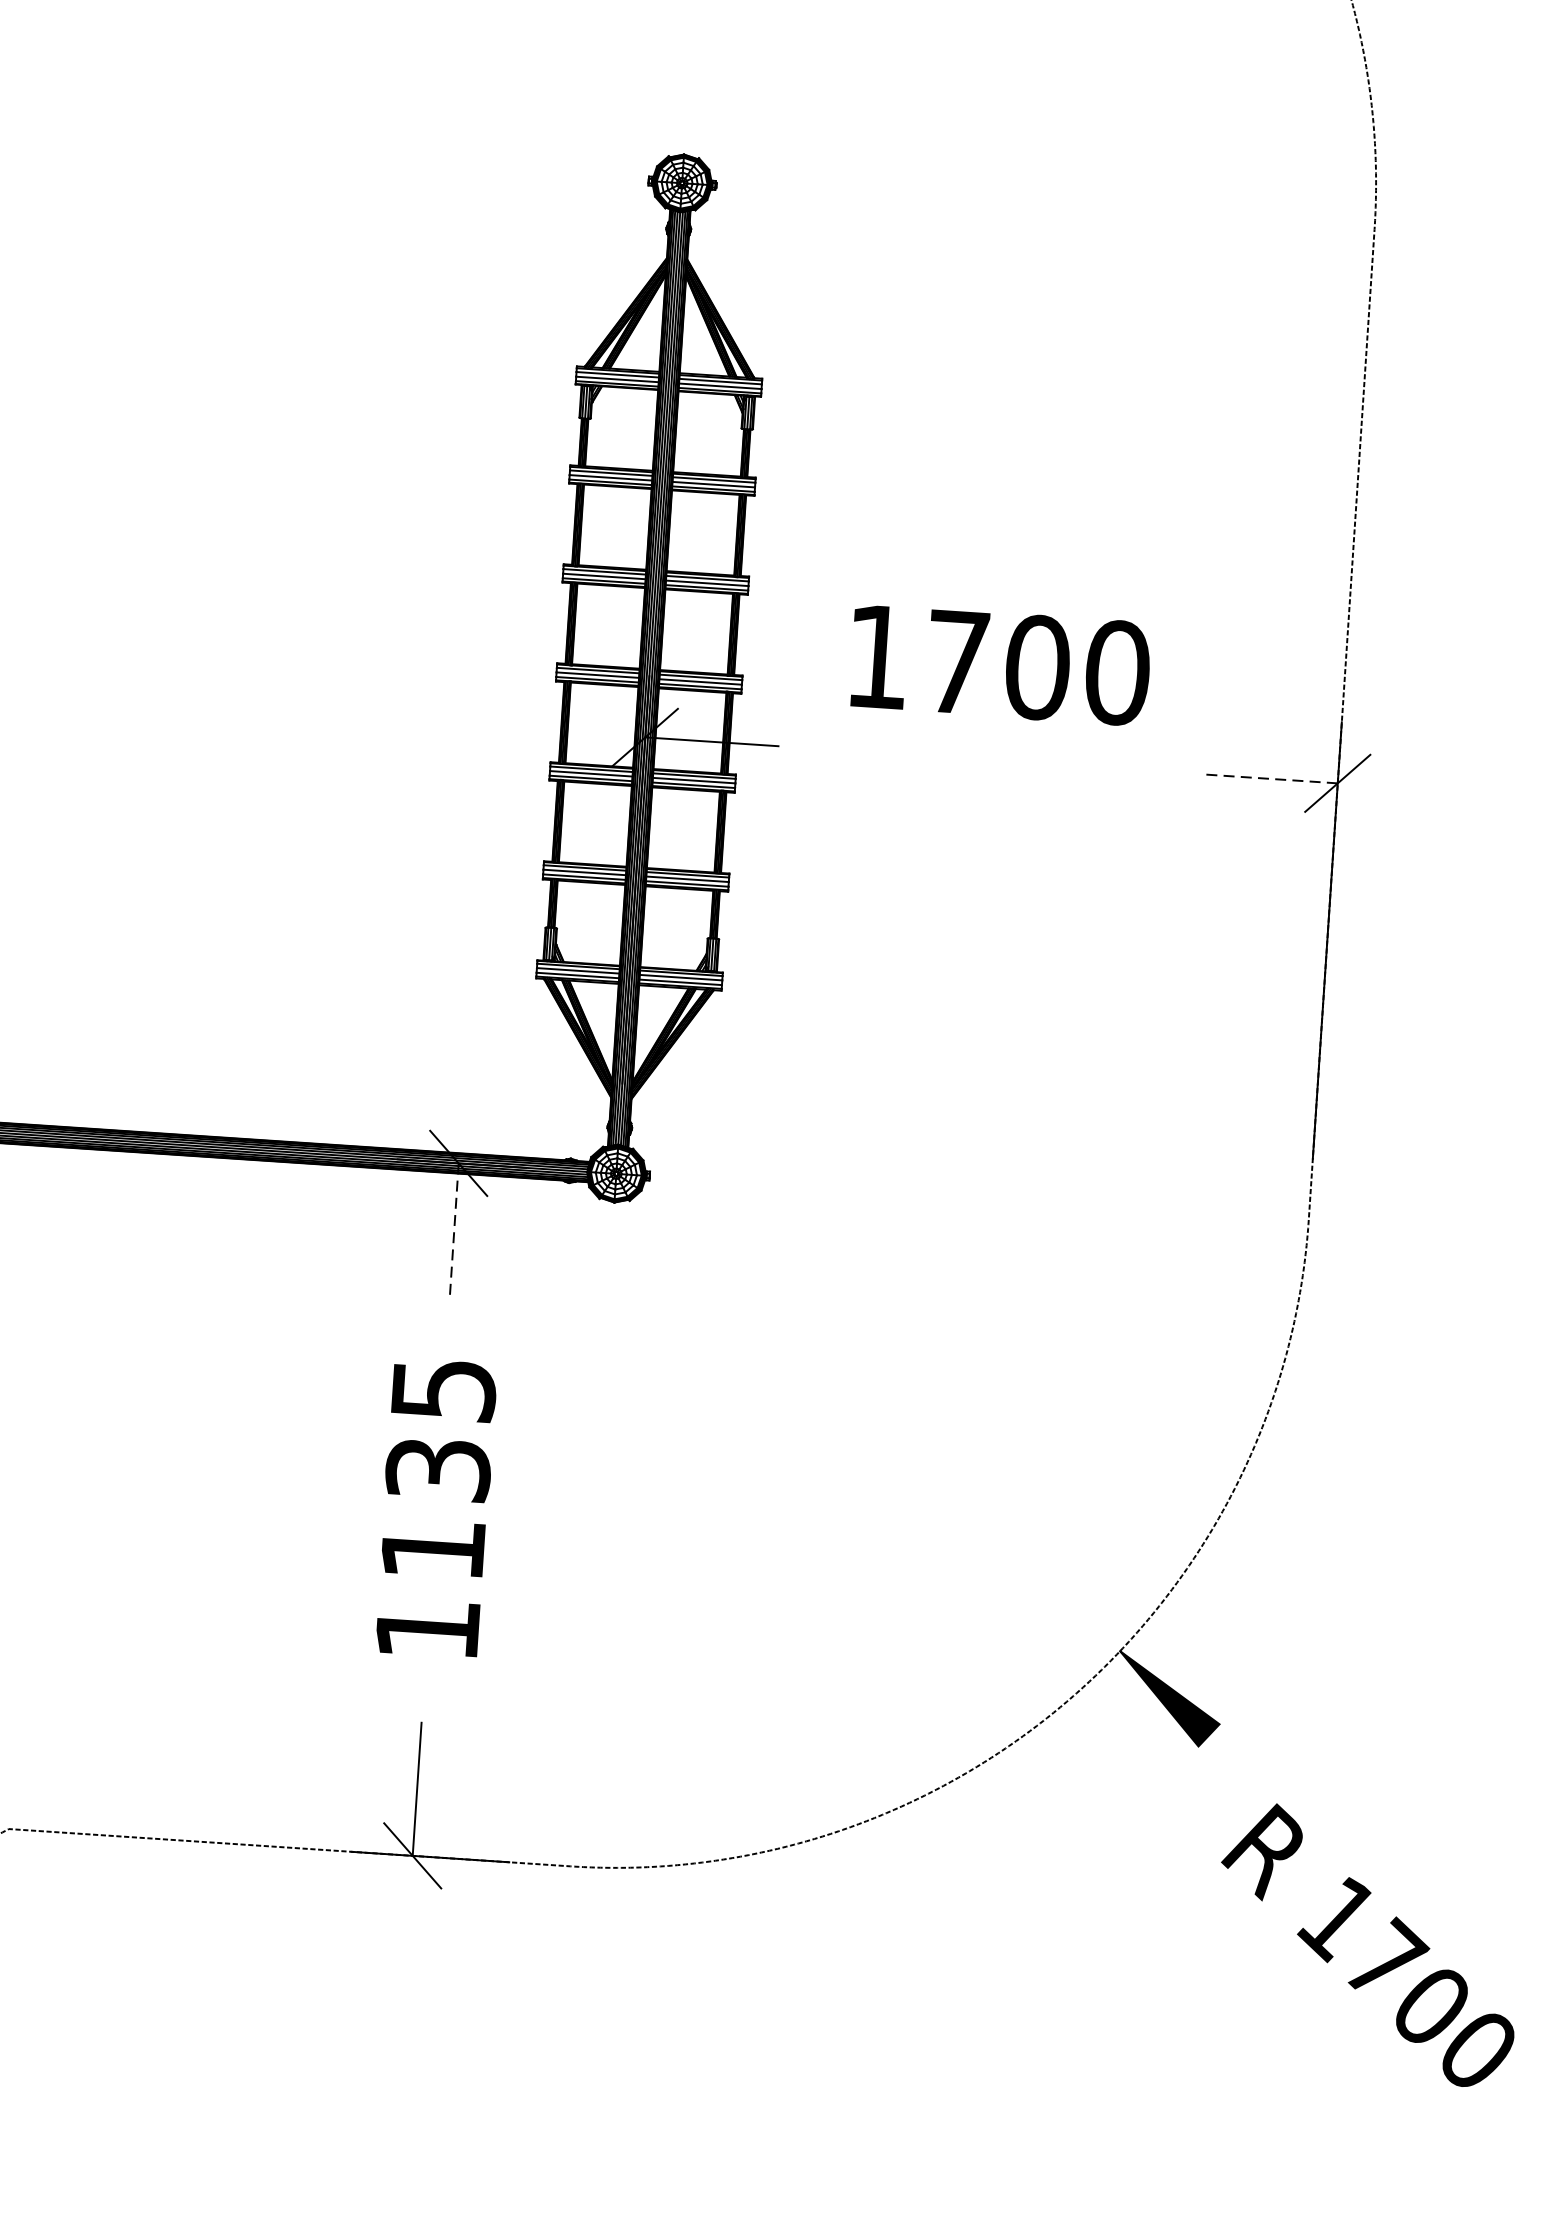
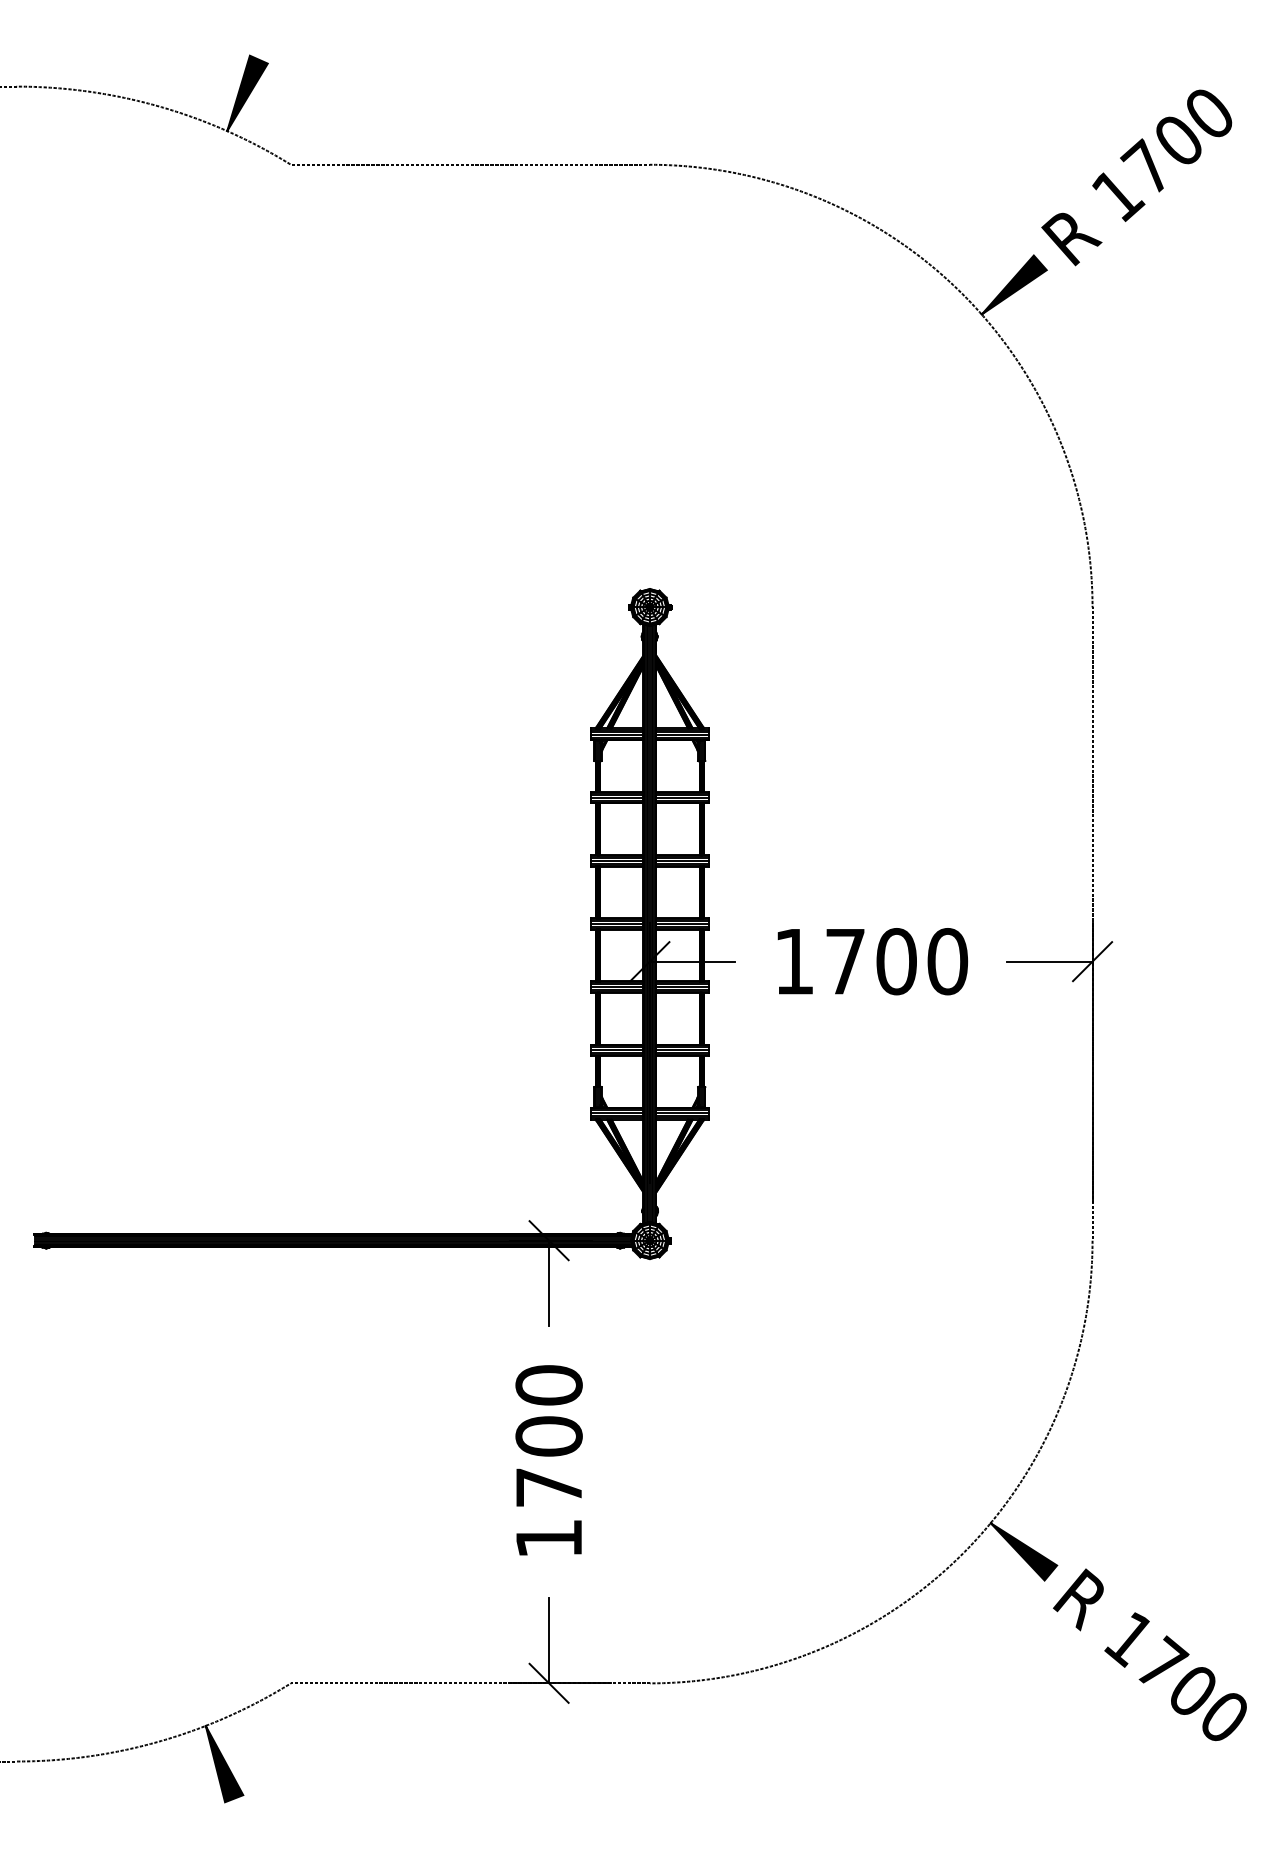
text: (999, 664) -> (872, 961), moved
line: (1272, 778) -> (1050, 961), dashed -> solid
line: (454, 1230) -> (549, 1283), dashed -> solid
text: (437, 1468) -> (548, 1435), 1135 -> 1700
text: (1367, 1944) -> (1149, 1654), moved

